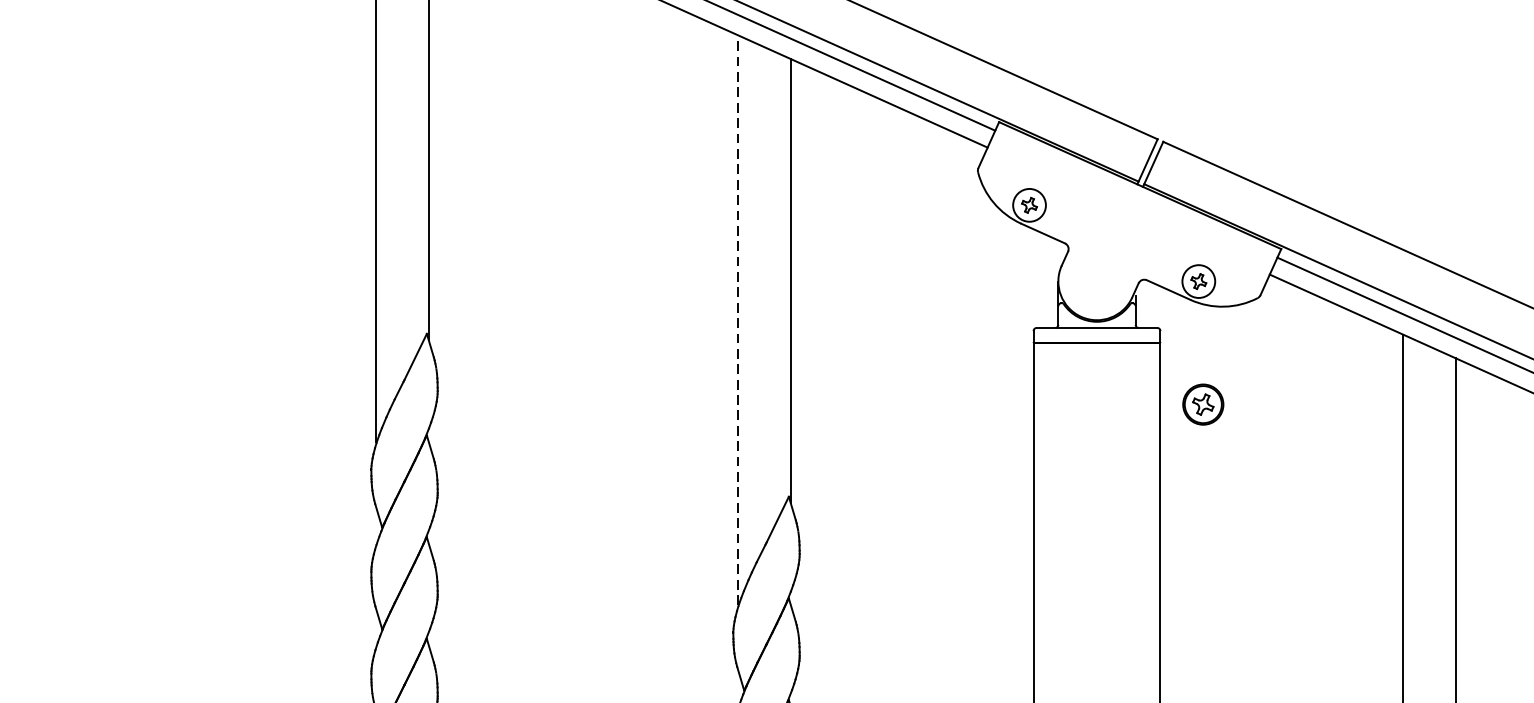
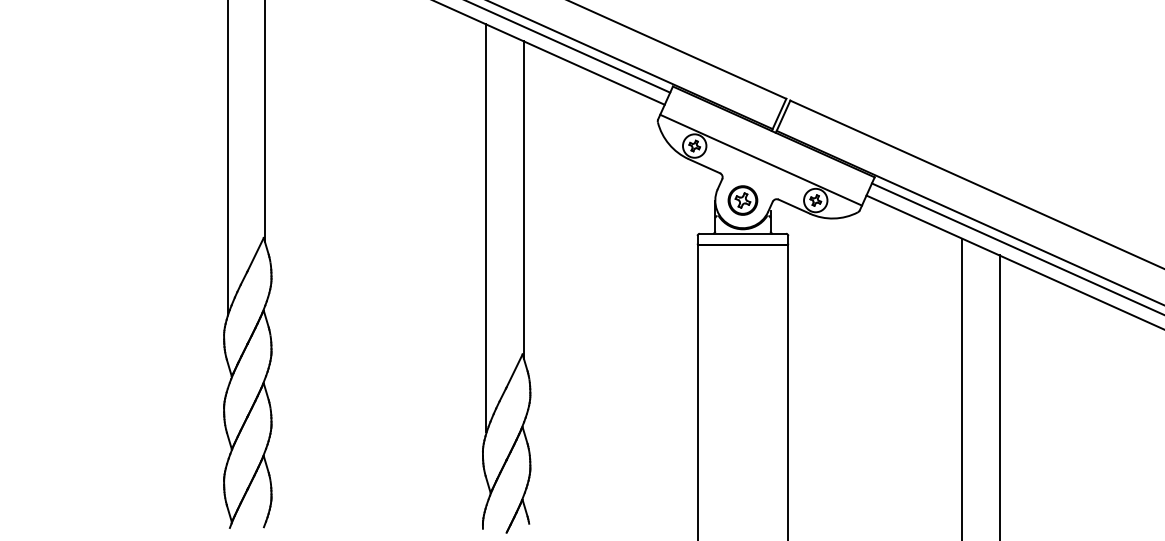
line: (1122, 224) -> (761, 159), added
line: (738, 320) -> (486, 228), dashed -> solid
part: (1202, 404) -> (742, 200), moved

